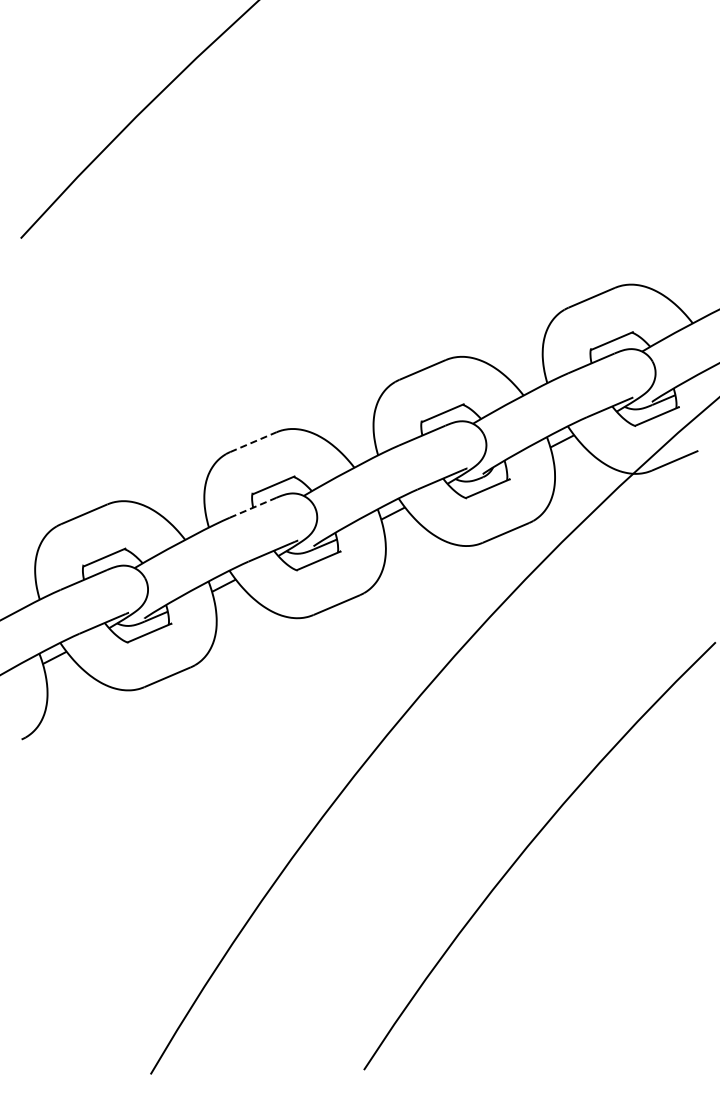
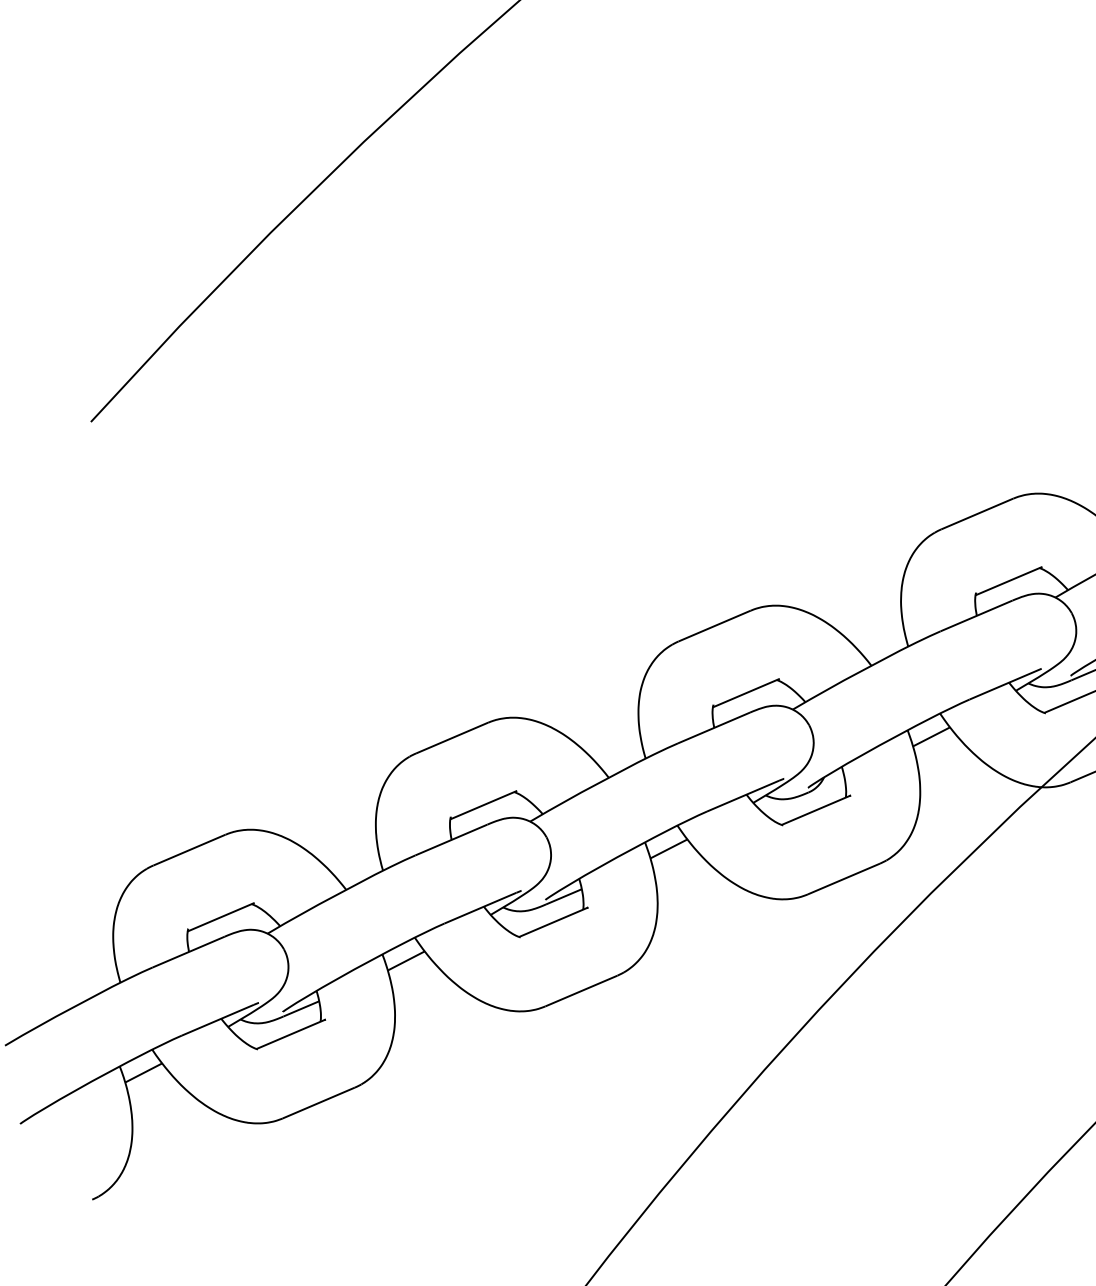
line: (253, 441) -> (452, 737), dashed -> solid
line: (253, 507) -> (452, 839), dashed -> solid

